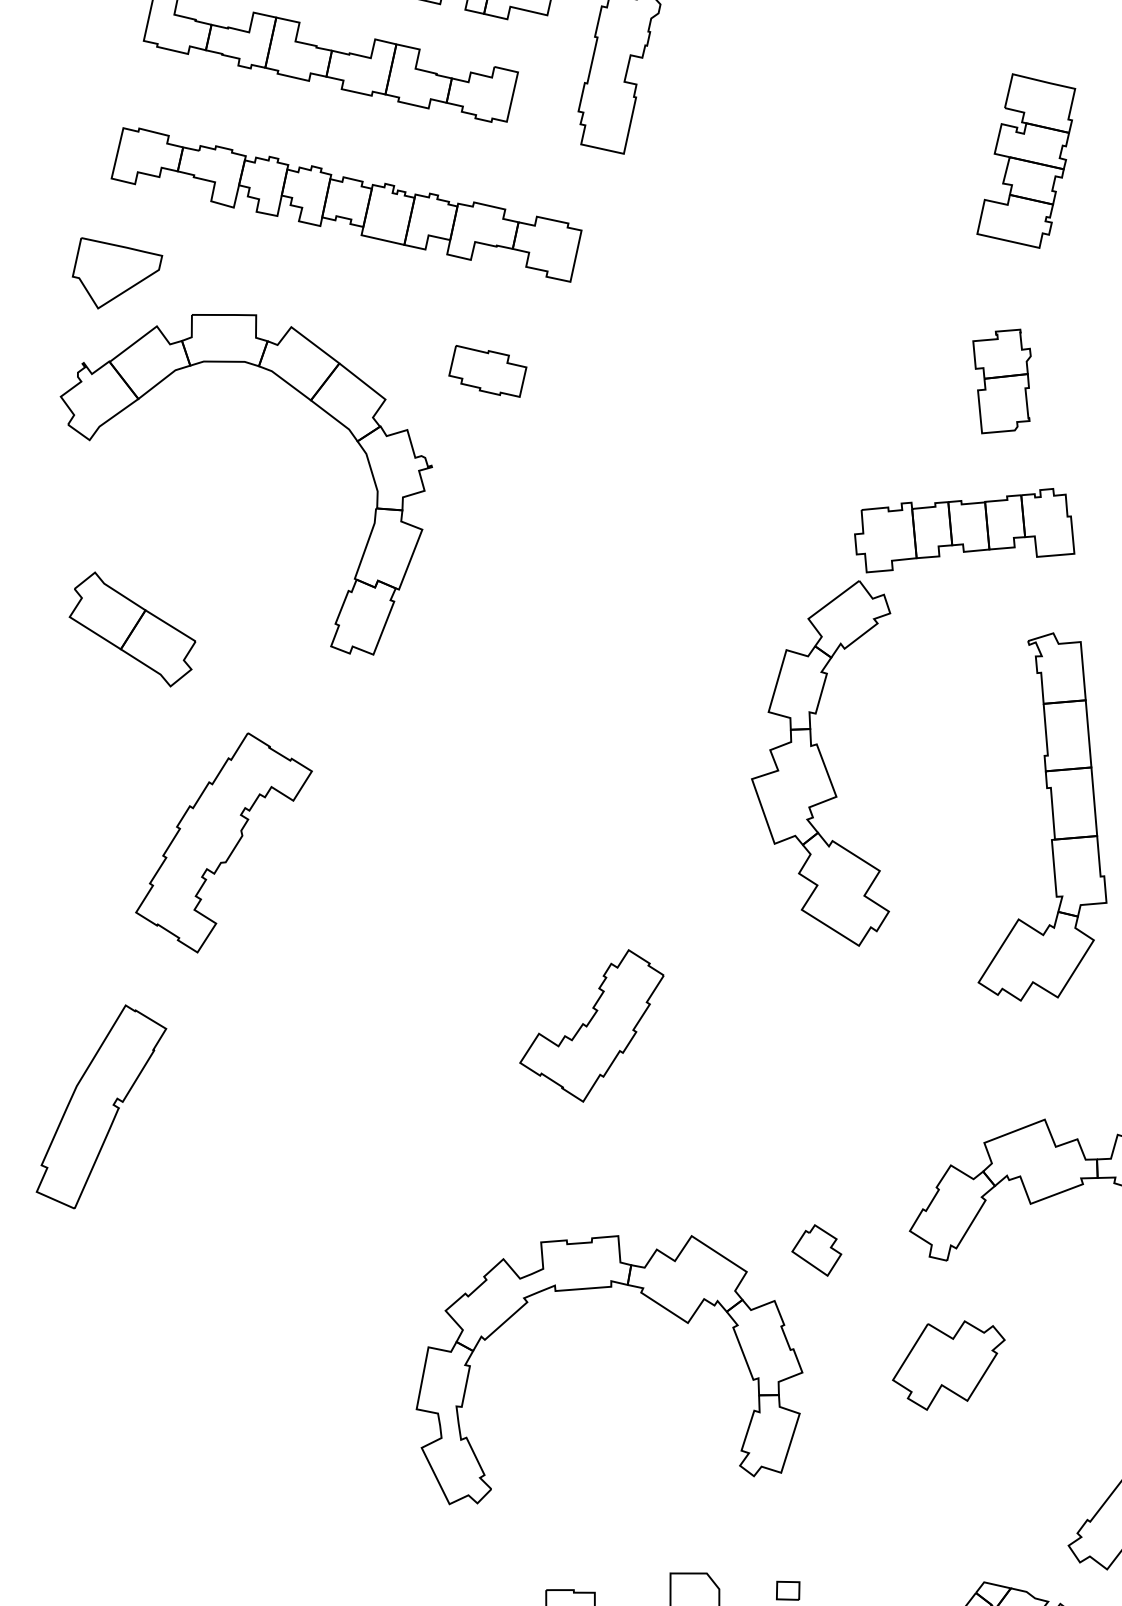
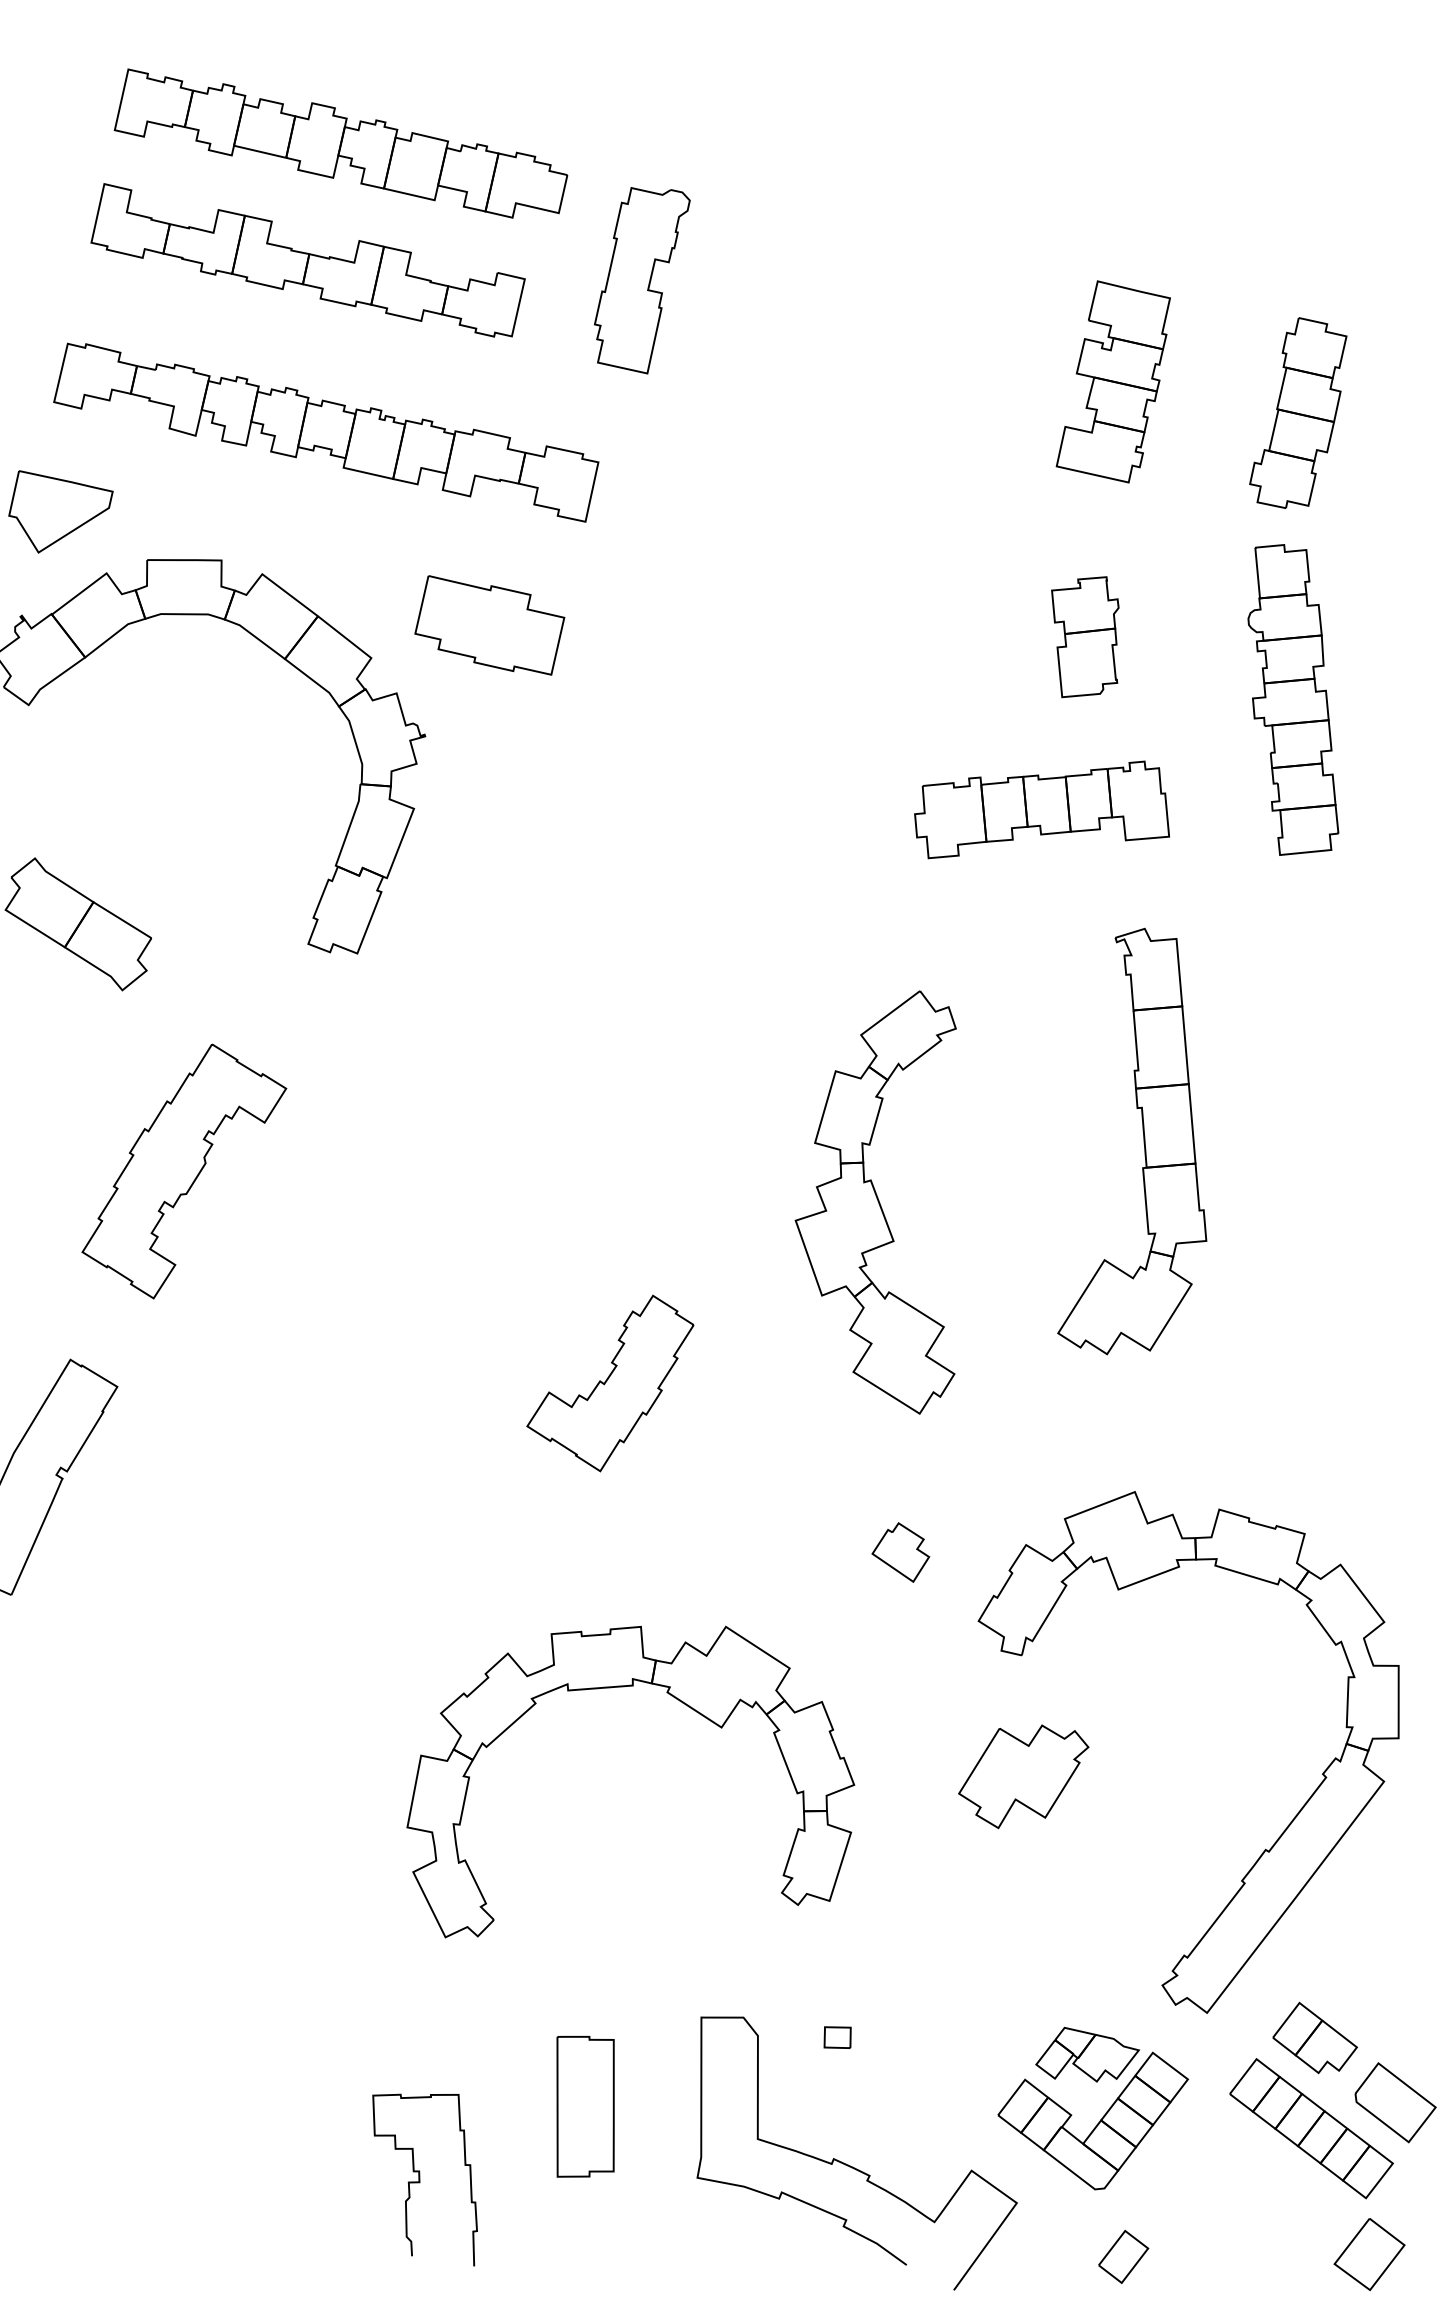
part: (487, 371) -> (489, 625), size x1.67
part: (820, 763) -> (875, 1202), moved
part: (816, 1250) -> (900, 1552), moved

